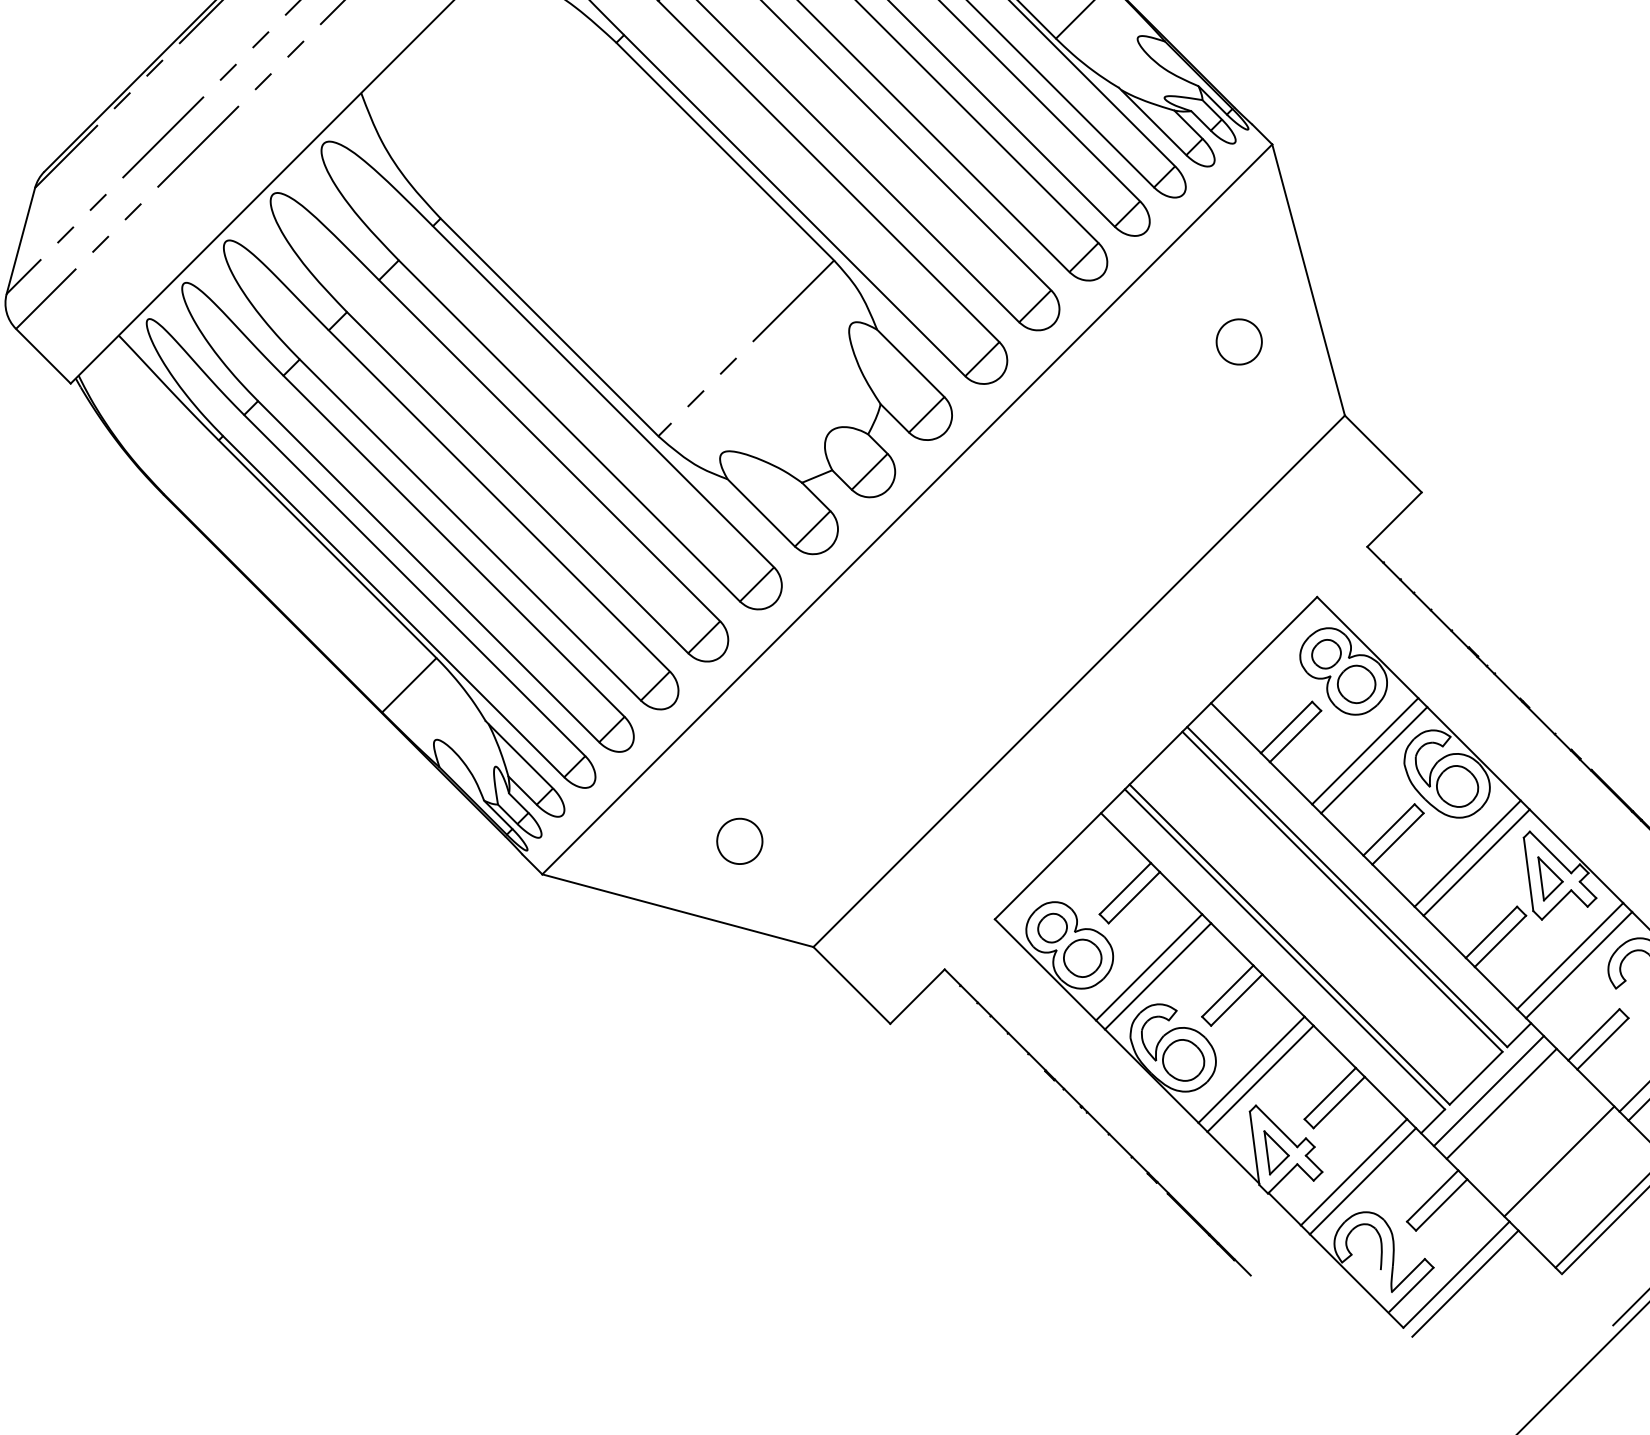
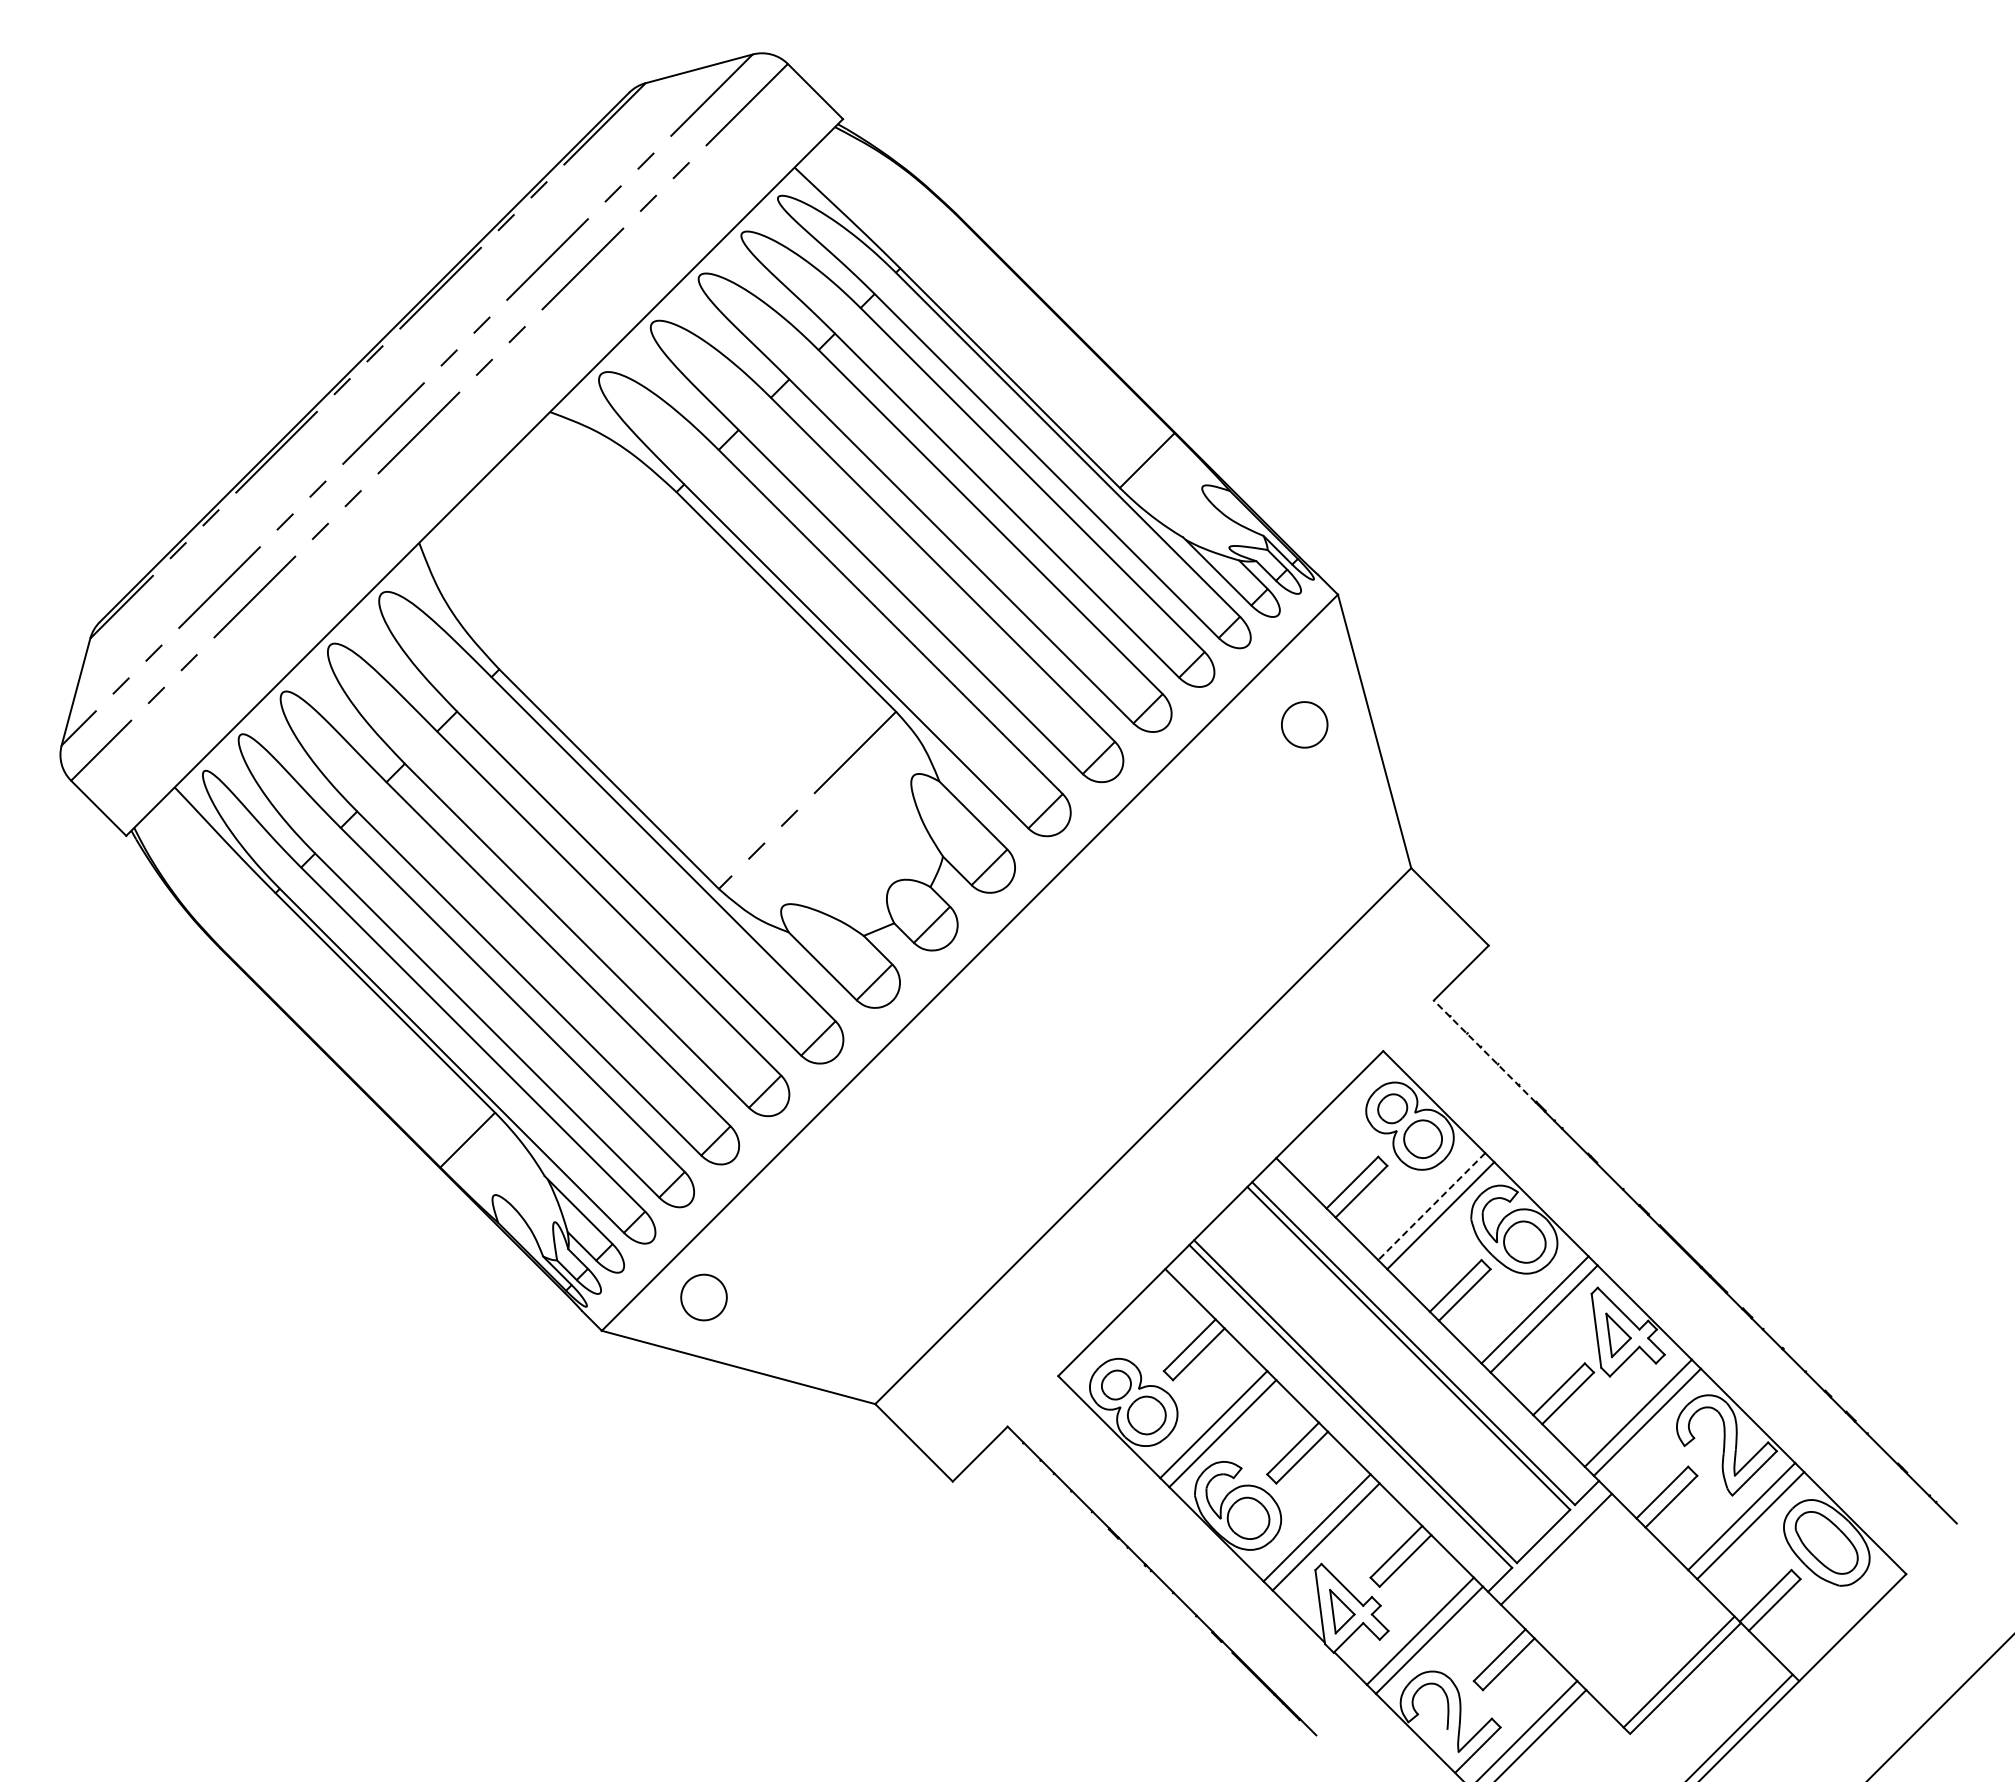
part: (1239, 341) -> (1304, 724), moved
line: (1417, 597) -> (1484, 1051), solid -> dashed
line: (1365, 751) -> (1431, 1206), solid -> dashed
part: (739, 841) -> (703, 1297), moved
line: (1500, 1103) -> (1568, 1561), removed
line: (1559, 1160) -> (1627, 1619), removed

